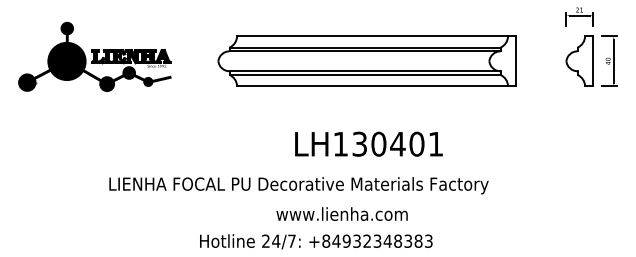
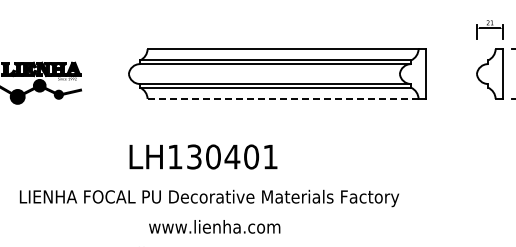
line: (372, 86) -> (283, 99), solid -> dashed
text: (368, 143) -> (203, 156), moved
text: (341, 213) -> (214, 226), moved

